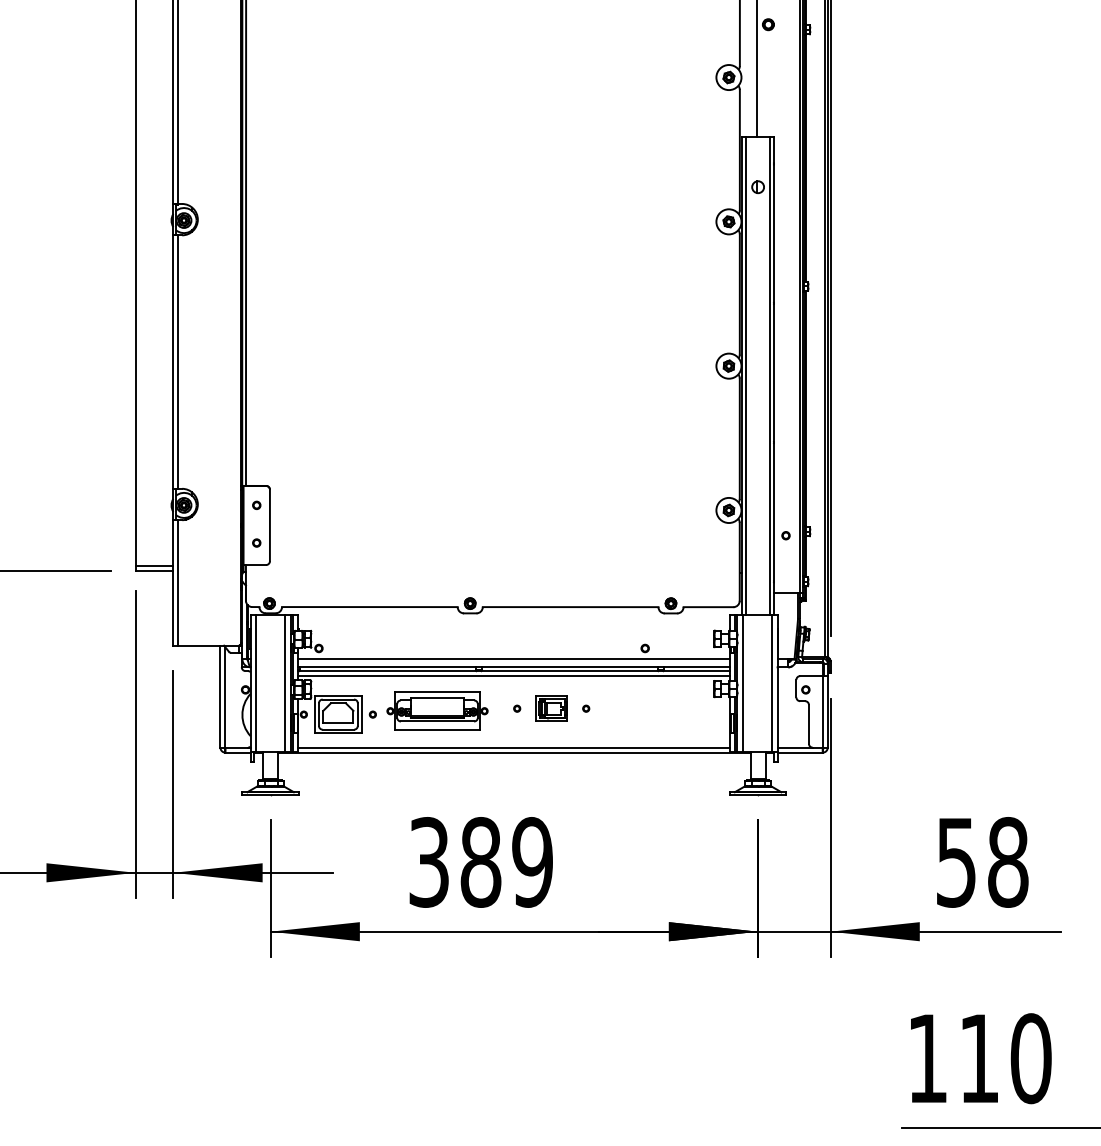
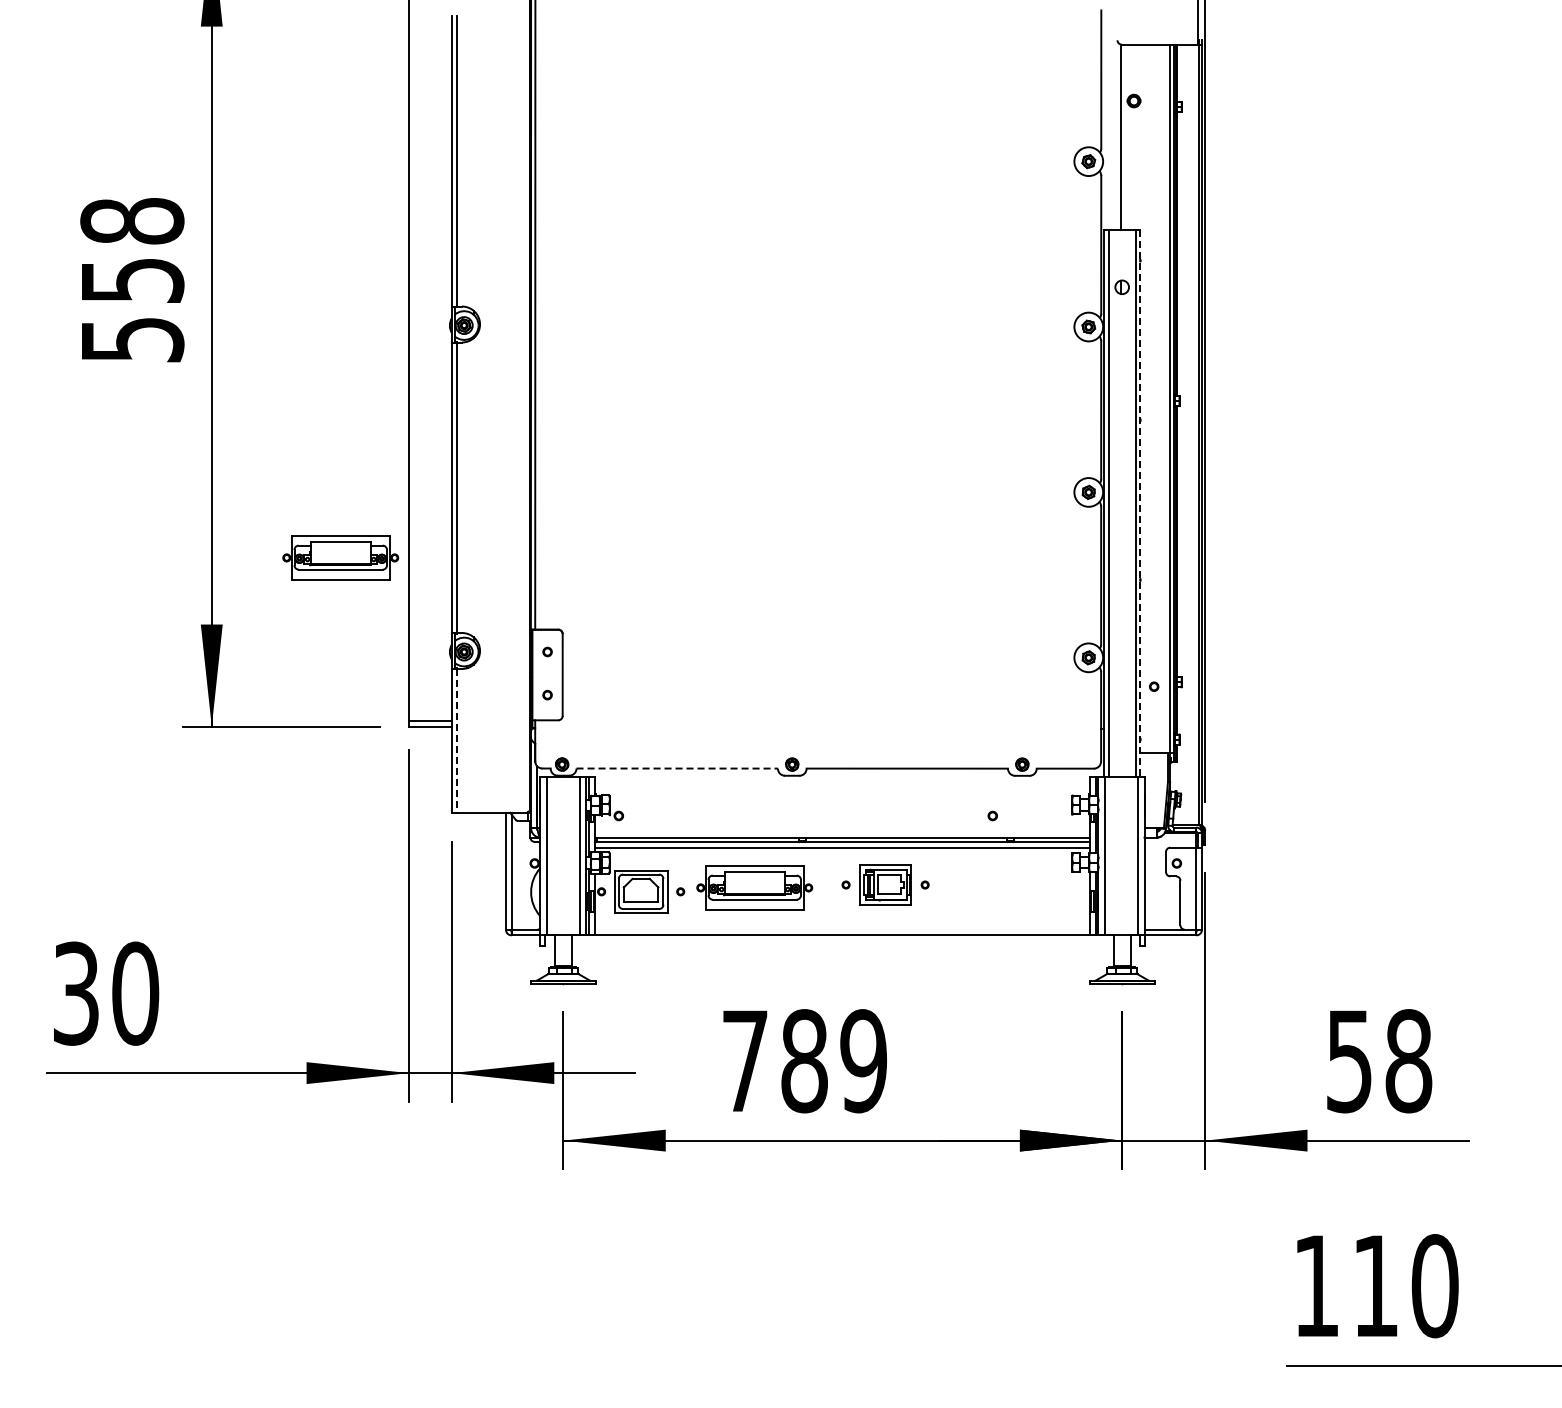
line: (774, 375) -> (1140, 503), solid -> dashed
part: (76, 422) -> (340, 557), added
line: (178, 582) -> (457, 740), solid -> dashed
line: (370, 607) -> (677, 768), solid -> dashed
line: (514, 659) -> (842, 828), removed
part: (551, 708) -> (885, 884), size x1.4
line: (514, 747) -> (842, 929), removed
text: (429, 862) -> (745, 1061), 389 -> 789

